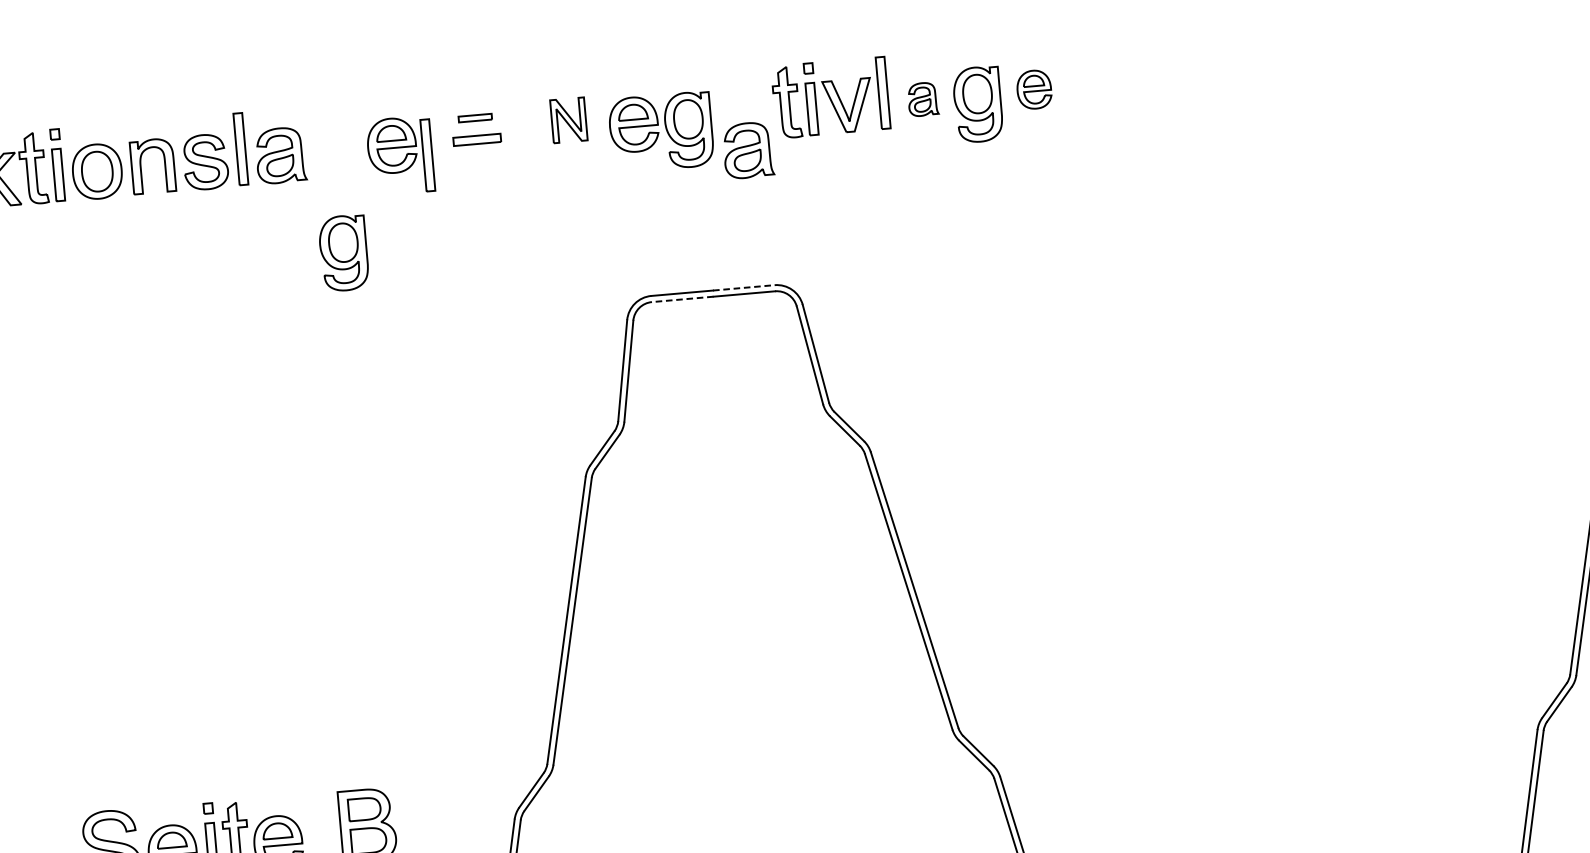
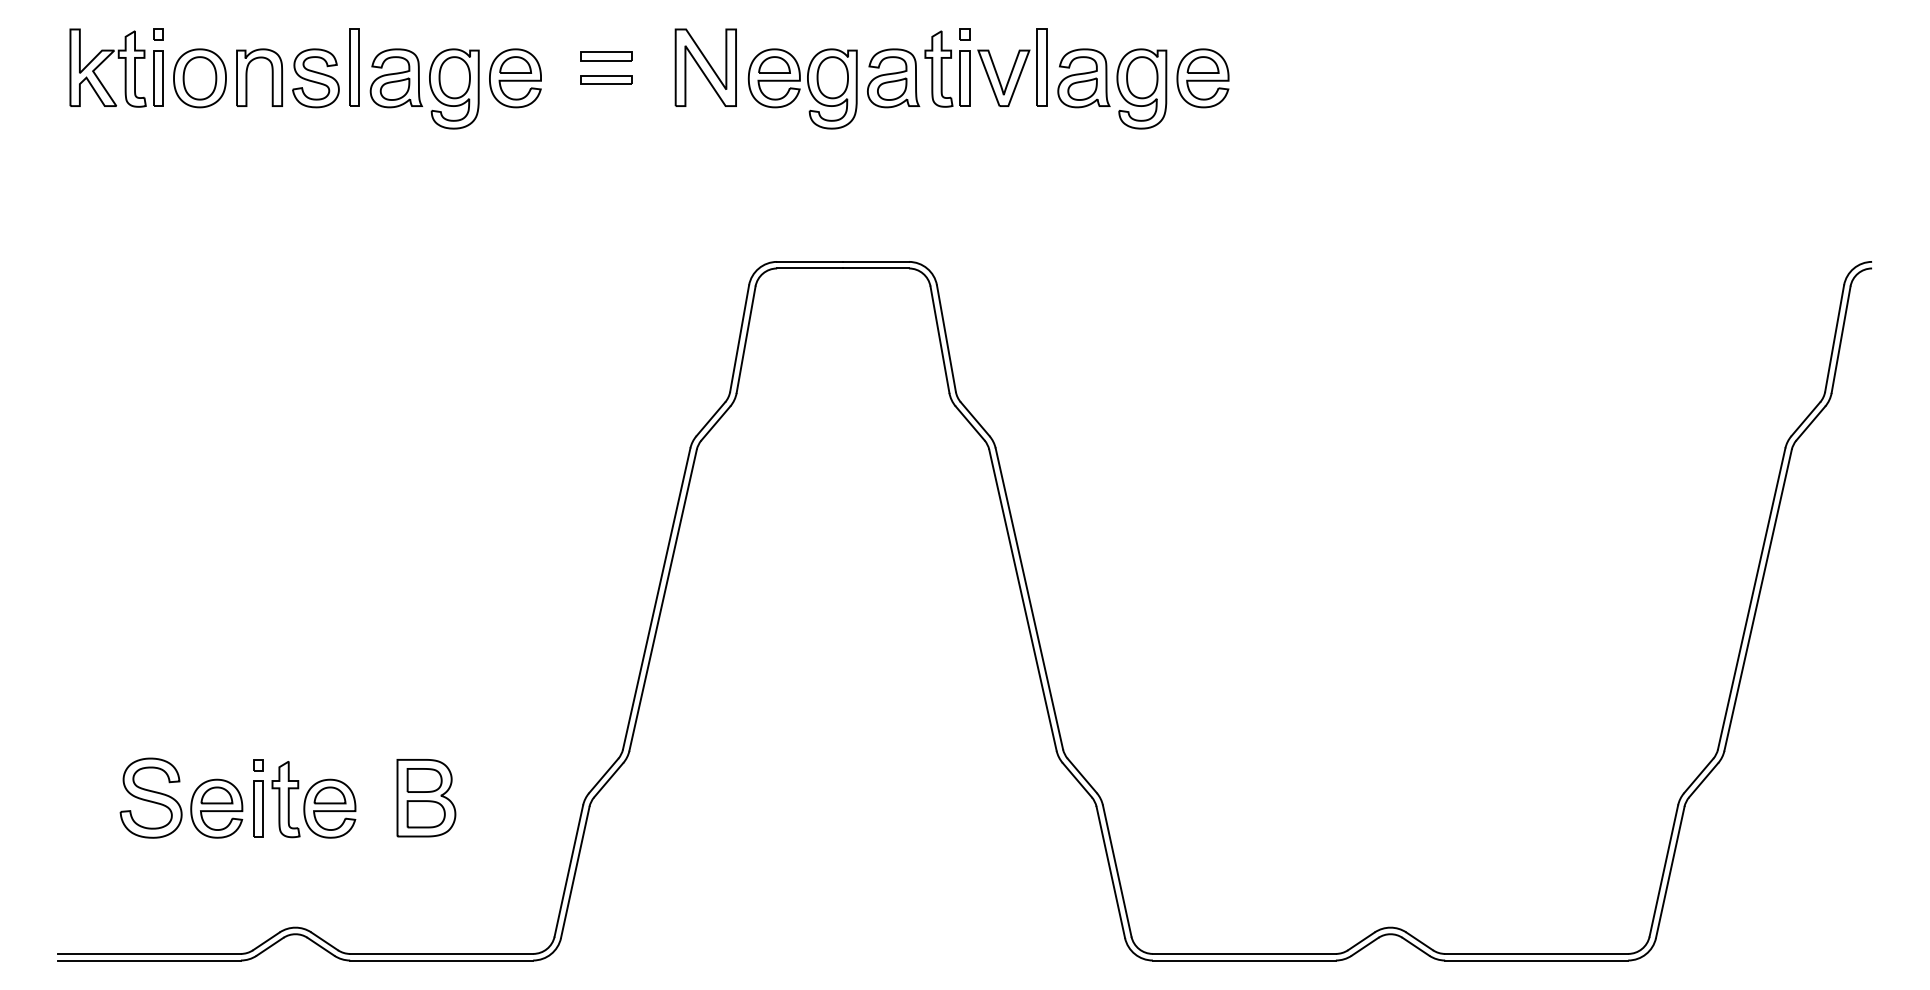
part: (1033, 89) -> (1202, 78), size x1.43
part: (922, 99) -> (1083, 78), size x1.67
part: (475, 118) -> (606, 56), size x1.43
part: (568, 120) -> (705, 67), size x1.67
part: (748, 150) -> (893, 78), moved
part: (427, 155) -> (552, 91), removed
part: (344, 252) -> (454, 88), moved
line: (744, 287) -> (876, 261), dashed -> solid
line: (683, 299) -> (810, 268), dashed -> solid

